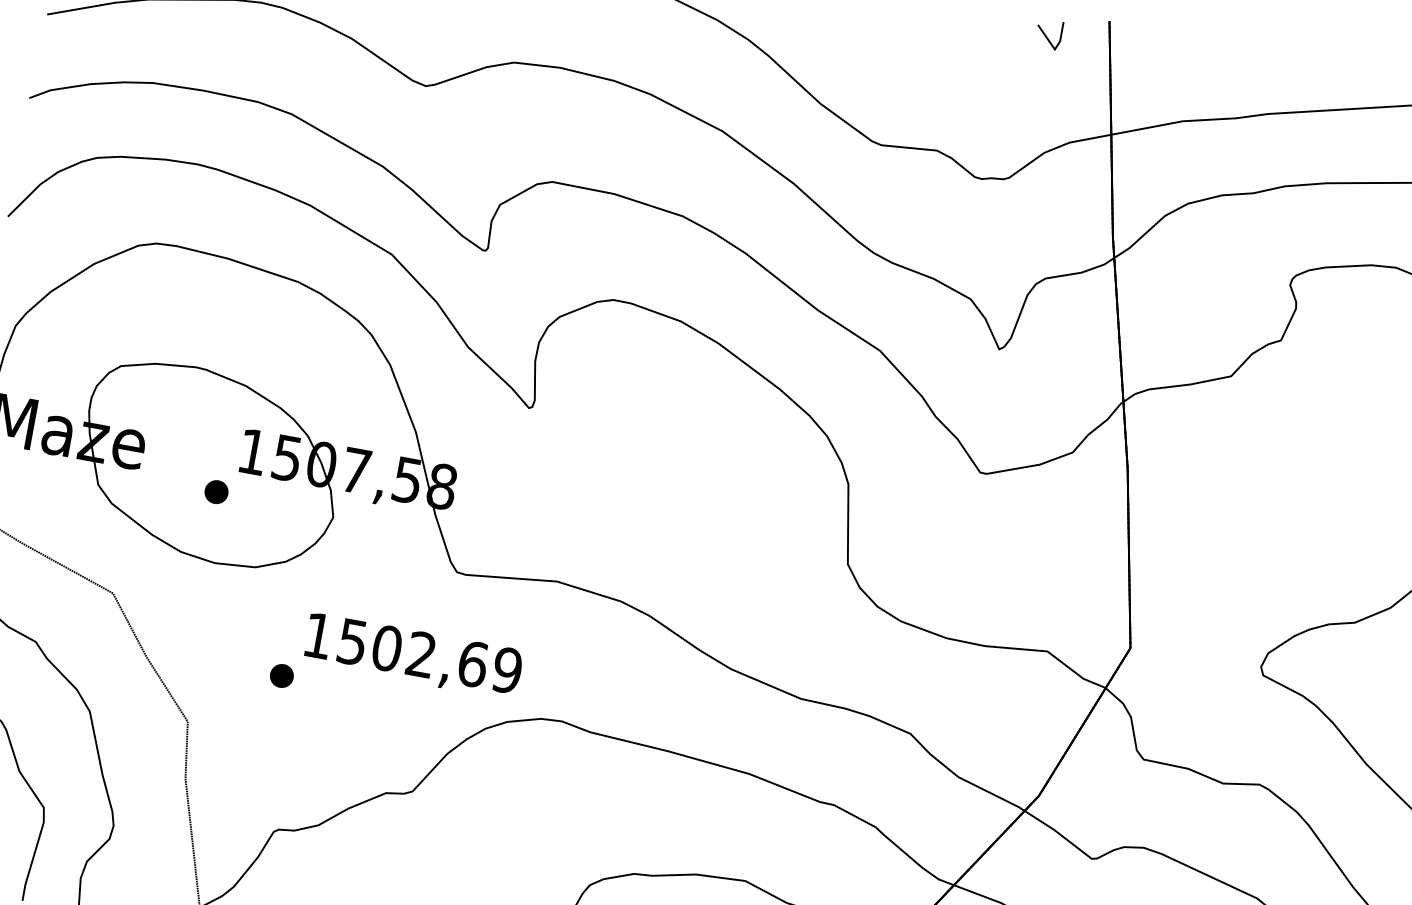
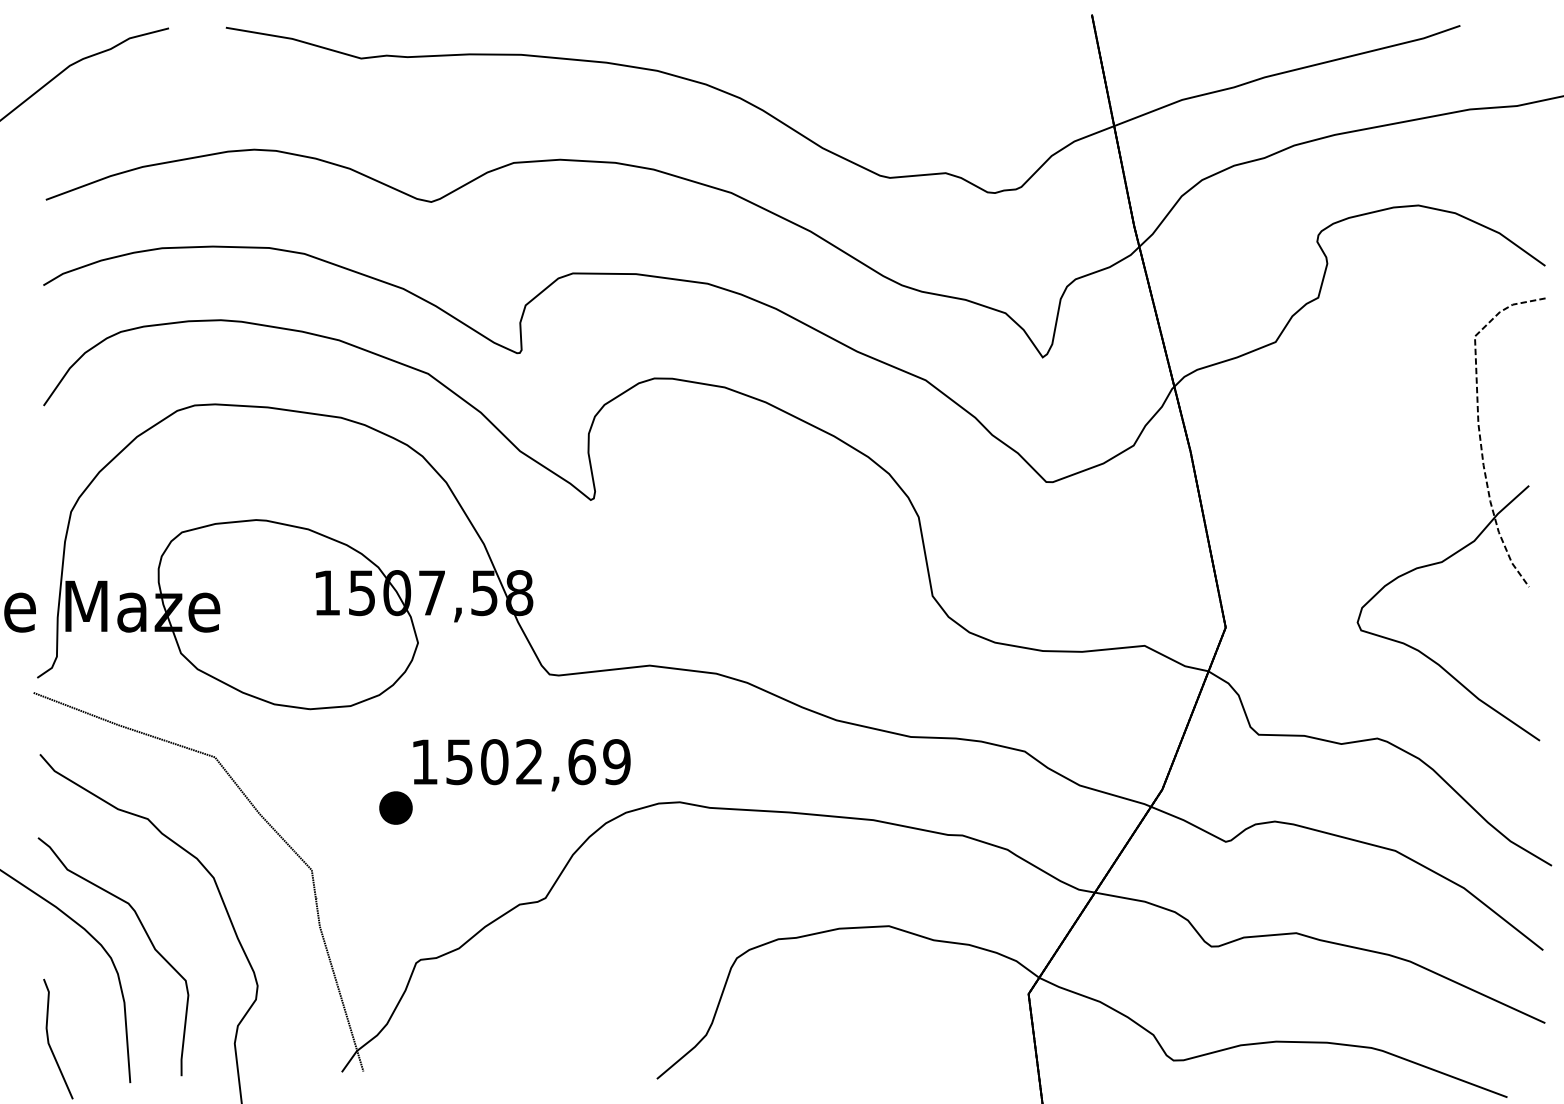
line: (1046, 35) -> (1032, 40), removed
part: (216, 492) -> (298, 639), removed
part: (282, 676) -> (396, 808), size x1.4

